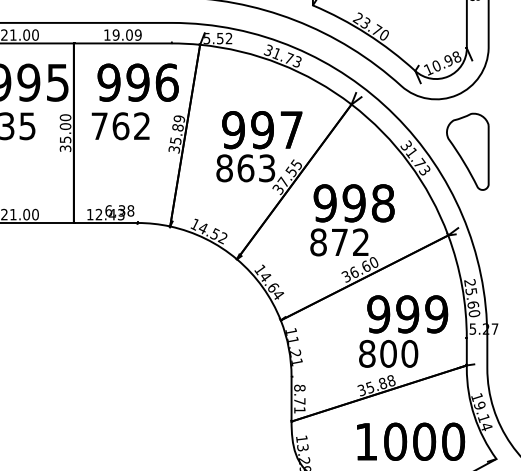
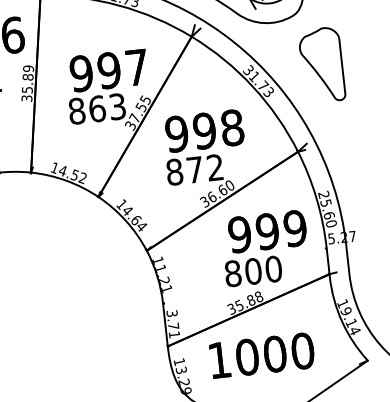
part: (467, 151) -> (321, 65), moved
text: (299, 387) -> (171, 313), 8.71 -> 3.71
text: (411, 441) -> (262, 355), moved

